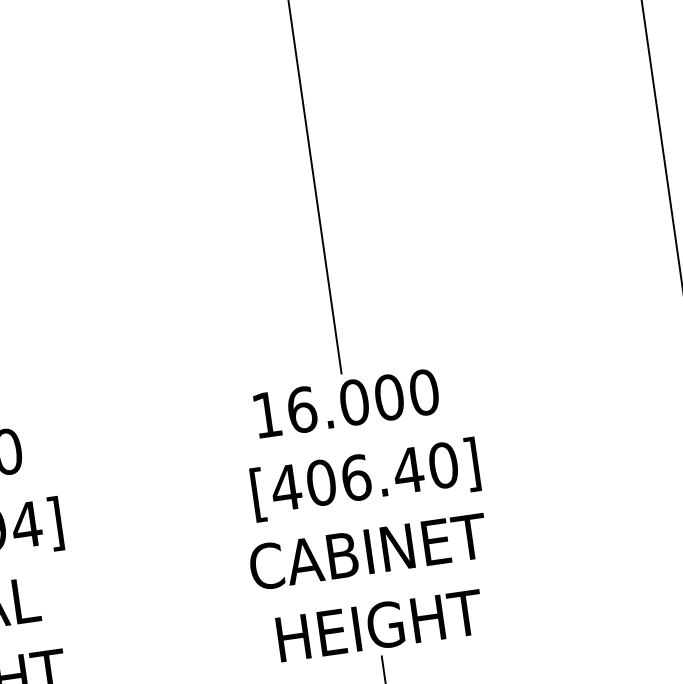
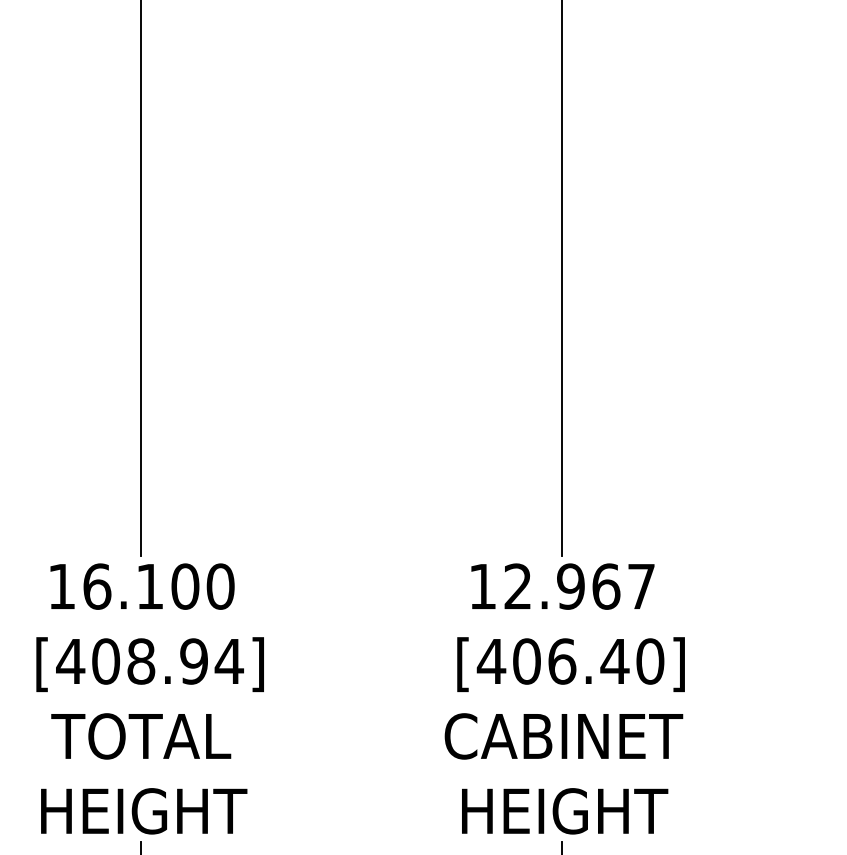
text: (362, 401) -> (579, 586), 16.000 -> 12.967

